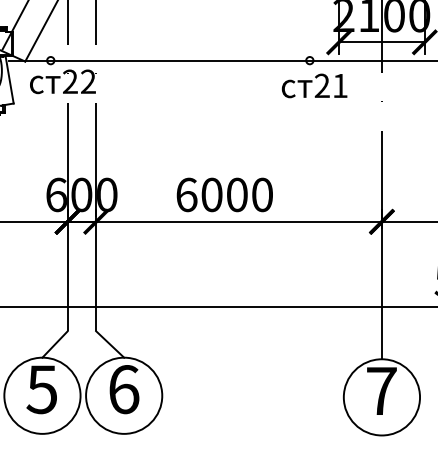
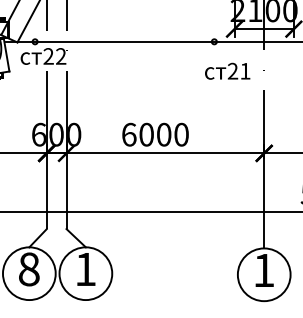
text: (314, 84) -> (227, 70), moved
text: (41, 389) -> (28, 269), 5 -> 8
text: (125, 389) -> (86, 269), 6 -> 1
text: (382, 391) -> (264, 270), 7 -> 1

